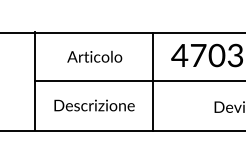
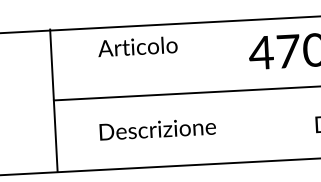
text: (94, 56) -> (137, 46), moved
line: (152, 81) -> (223, 92), removed
text: (94, 105) -> (157, 129), moved

